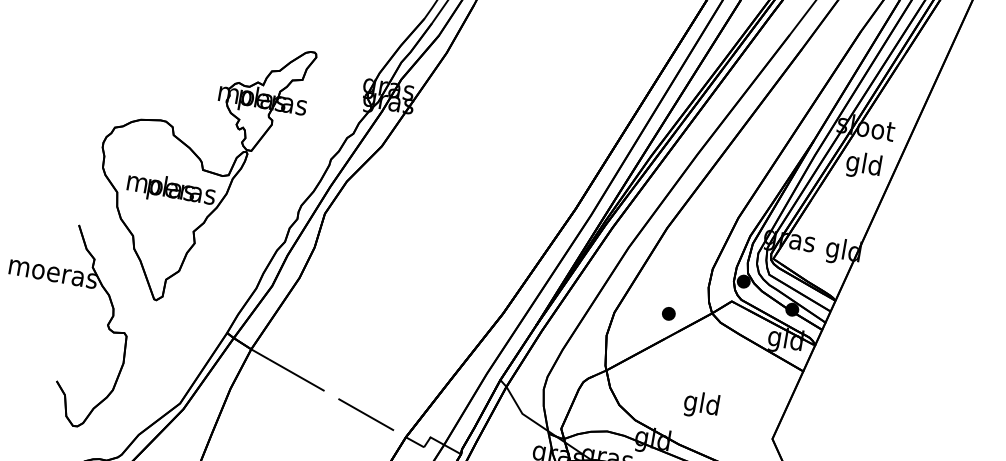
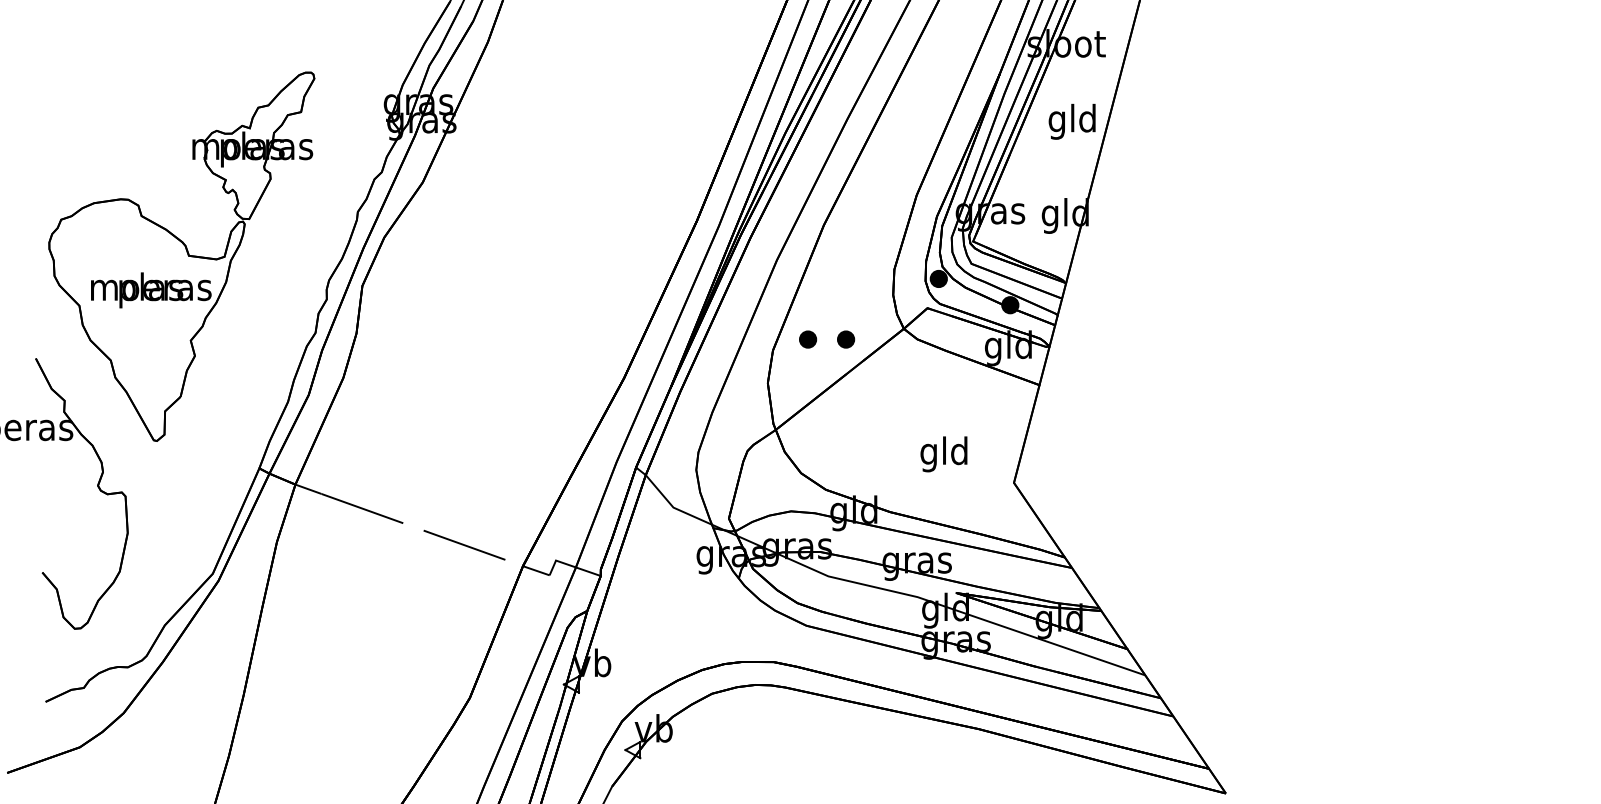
text: (863, 165) -> (1071, 121), moved
part: (641, 309) -> (808, 339), added
text: (701, 405) -> (943, 454), moved

